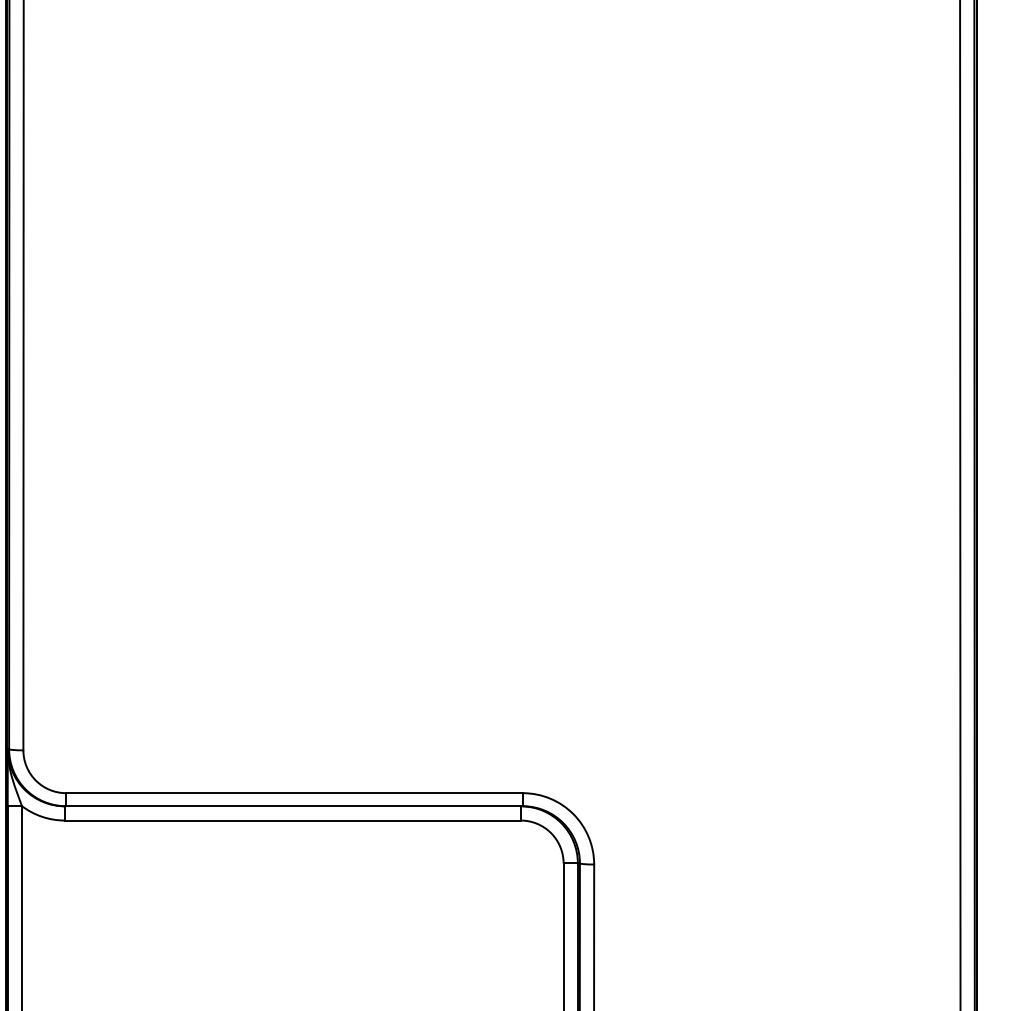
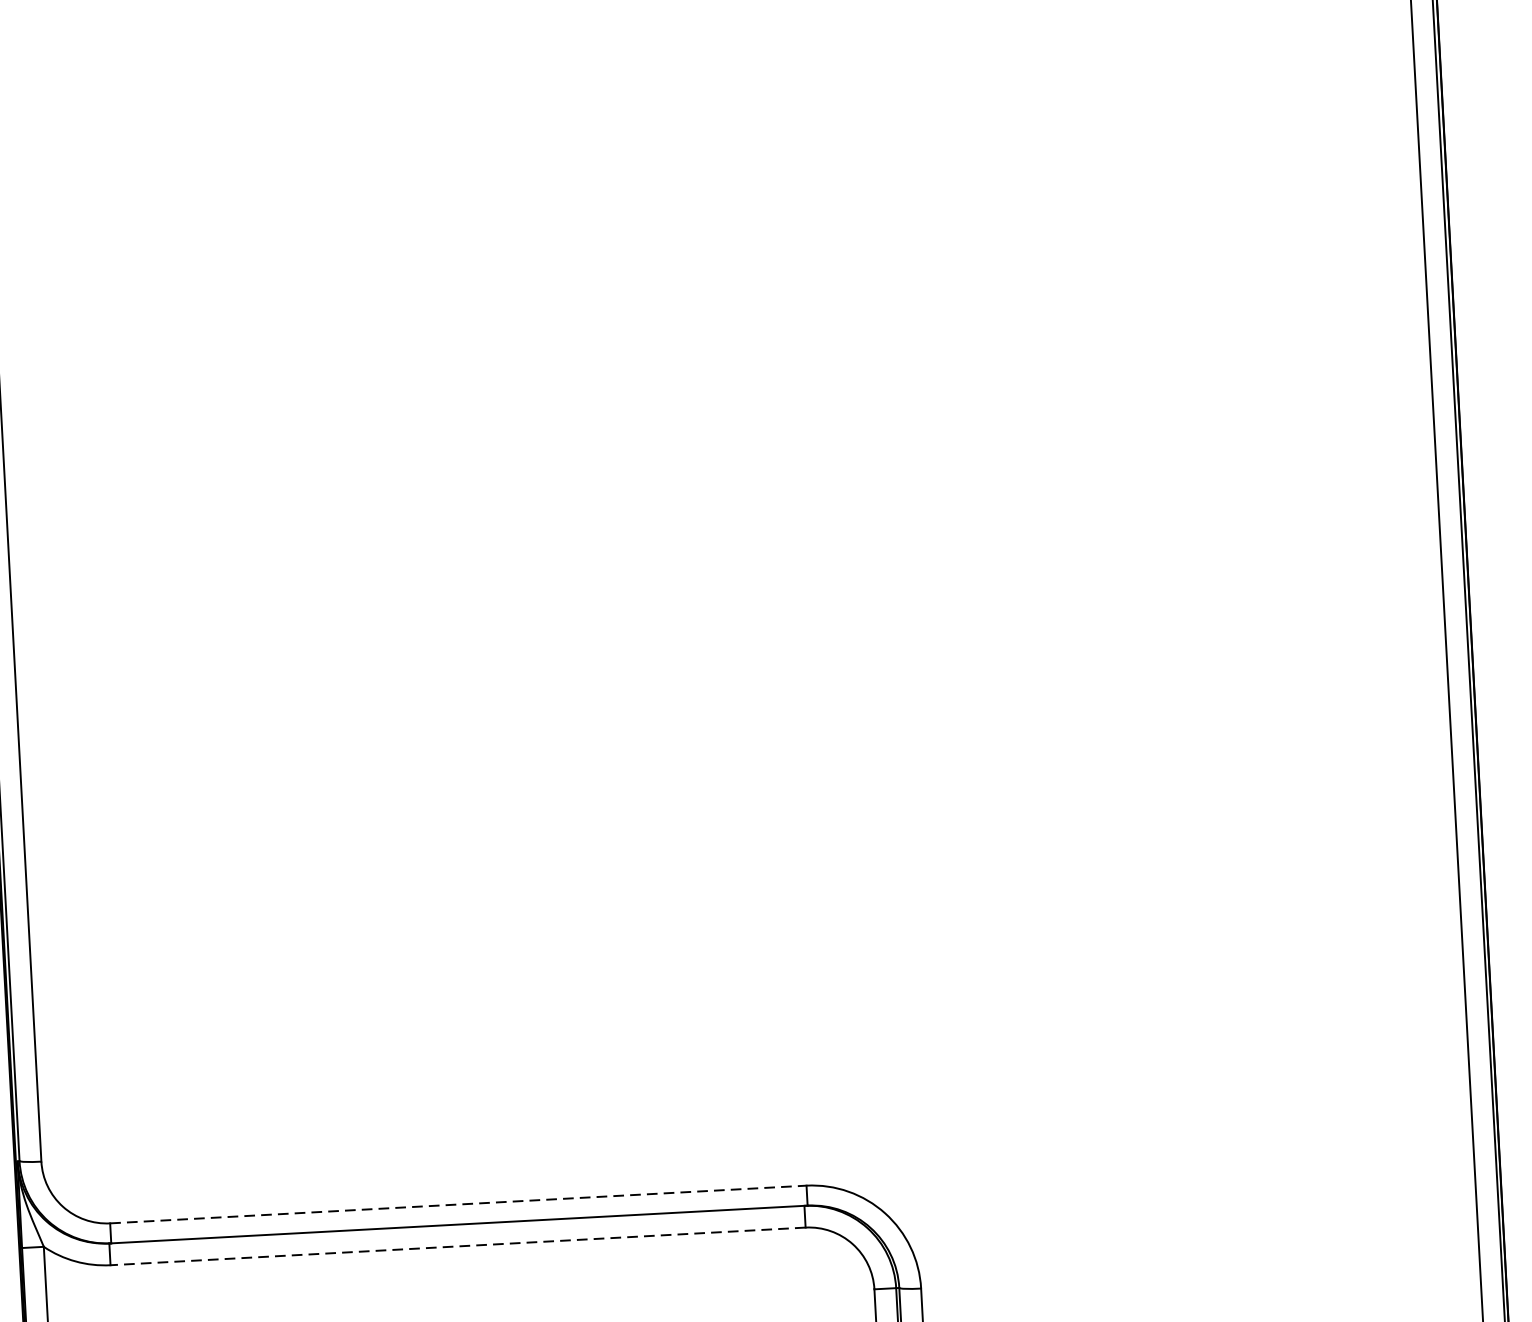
line: (295, 793) -> (459, 1204), solid -> dashed
line: (292, 820) -> (457, 1246), solid -> dashed

